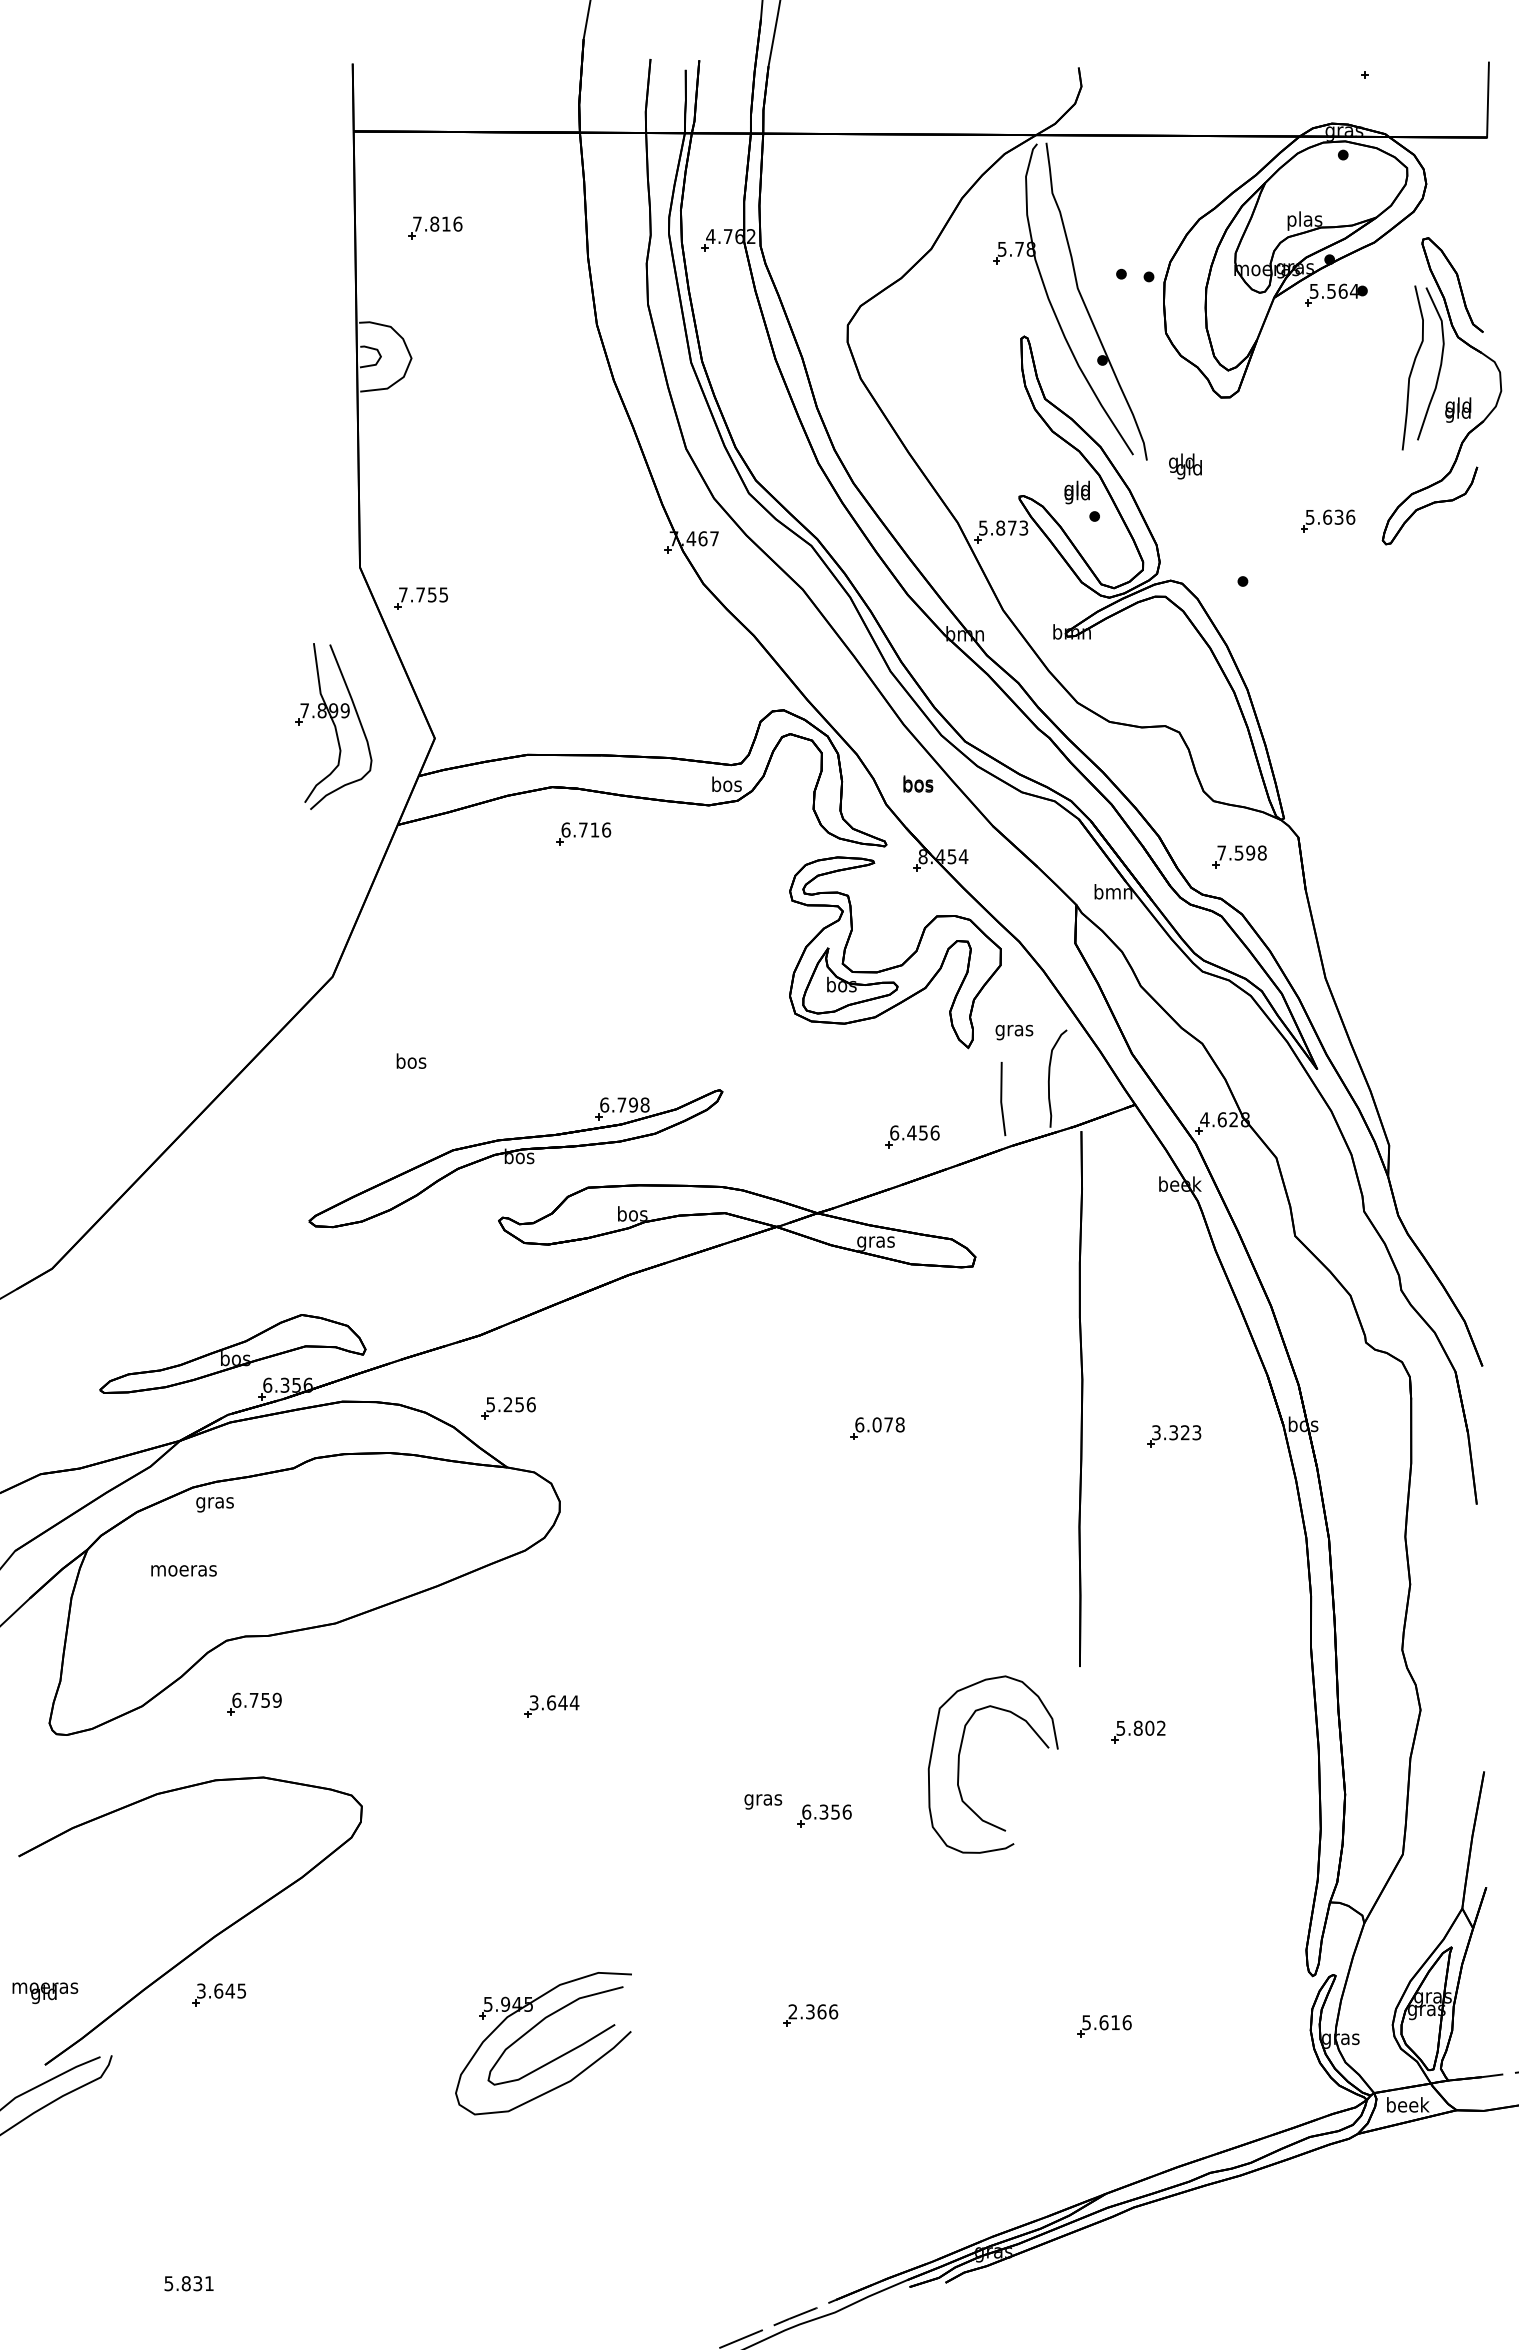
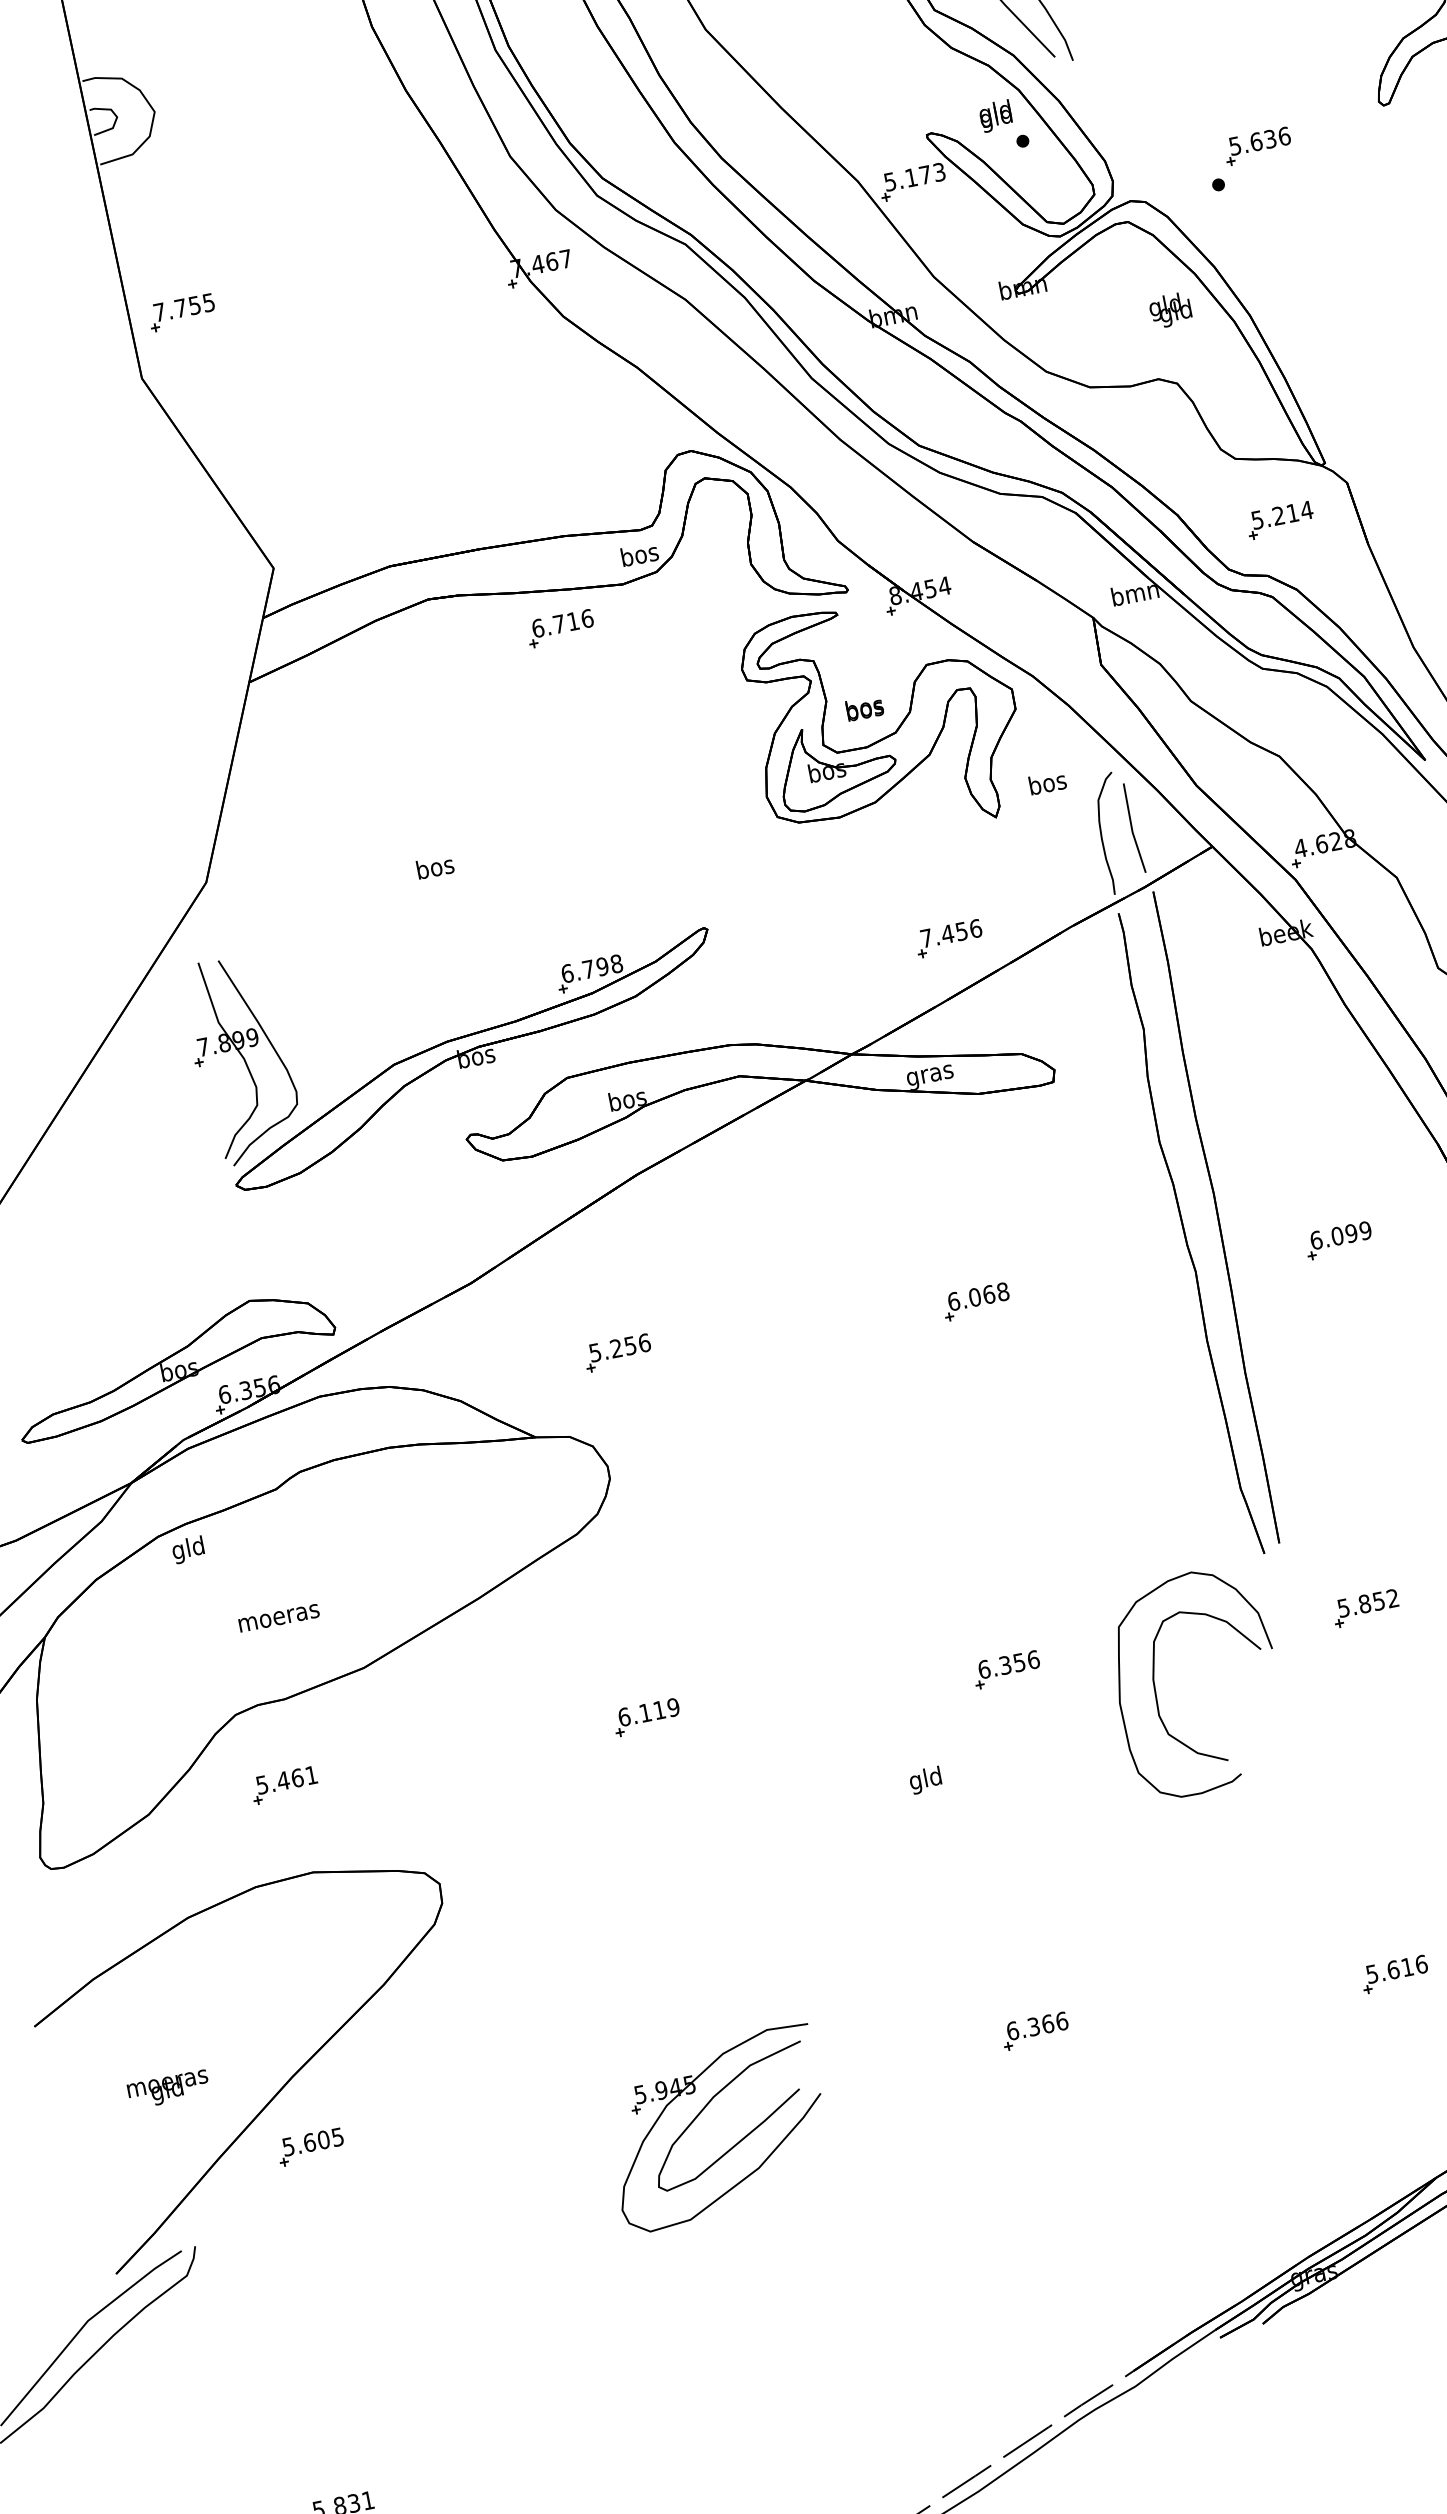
text: (1185, 466) -> (1170, 310), moved
part: (1328, 520) -> (1258, 145), moved
text: (1000, 527) -> (910, 177), 5.873 -> 5.173
part: (420, 598) -> (181, 312), moved
part: (333, 726) -> (242, 1059), moved
text: (918, 783) -> (864, 707), moved
part: (583, 833) -> (560, 628), moved
text: (1242, 852) -> (1282, 514), 7.598 -> 5.214
text: (1014, 1030) -> (1047, 785), gras -> bos
text: (411, 1060) -> (435, 866), moved
line: (1002, 1099) -> (1133, 828), moved
text: (894, 1132) -> (926, 937), 6.456 -> 7.456
part: (508, 1408) -> (617, 1353), moved
part: (1056, 1408) -> (1189, 1234), added
text: (888, 1424) -> (988, 1294), 6.078 -> 6.068
text: (1176, 1432) -> (1340, 1235), 3.323 -> 6.099
text: (214, 1502) -> (188, 1549), gras -> gld
text: (183, 1570) -> (278, 1617), moved
text: (256, 1699) -> (286, 1779), 6.759 -> 5.461
text: (554, 1702) -> (649, 1711), 3.644 -> 6.119
text: (1149, 1727) -> (1378, 1600), 5.802 -> 5.852
text: (763, 1799) -> (926, 1779), gras -> gld
part: (824, 1815) -> (1006, 1669), moved
text: (216, 1990) -> (306, 2142), 3.645 -> 5.605
text: (45, 1993) -> (169, 2090), moved
text: (792, 2011) -> (1012, 2030), 2.366 -> 6.366

